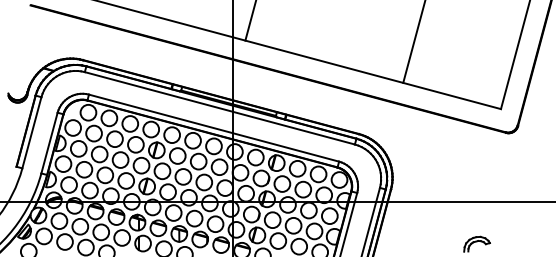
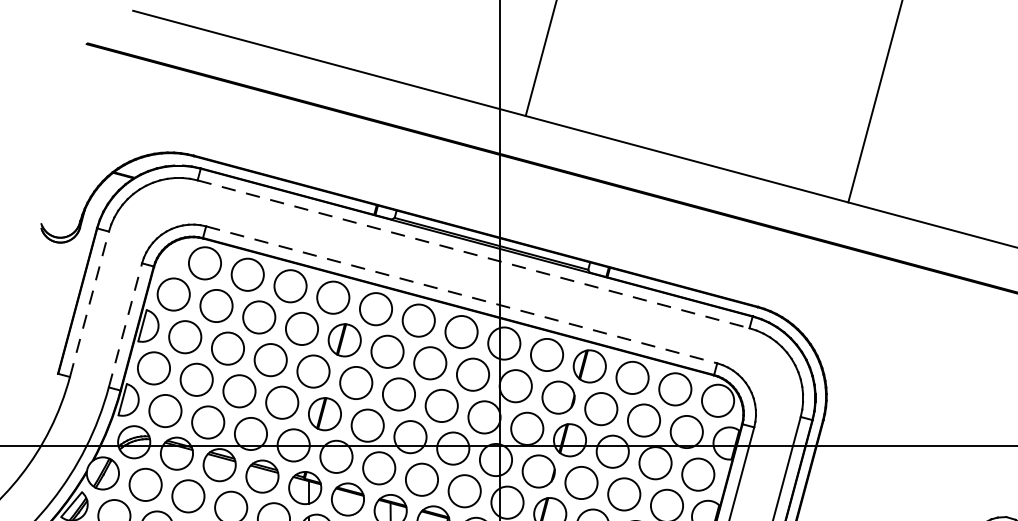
line: (219, 108) -> (472, 254), solid -> dashed
line: (214, 128) -> (462, 295), solid -> dashed
line: (31, 132) -> (88, 303), solid -> dashed
line: (49, 142) -> (125, 324), solid -> dashed

